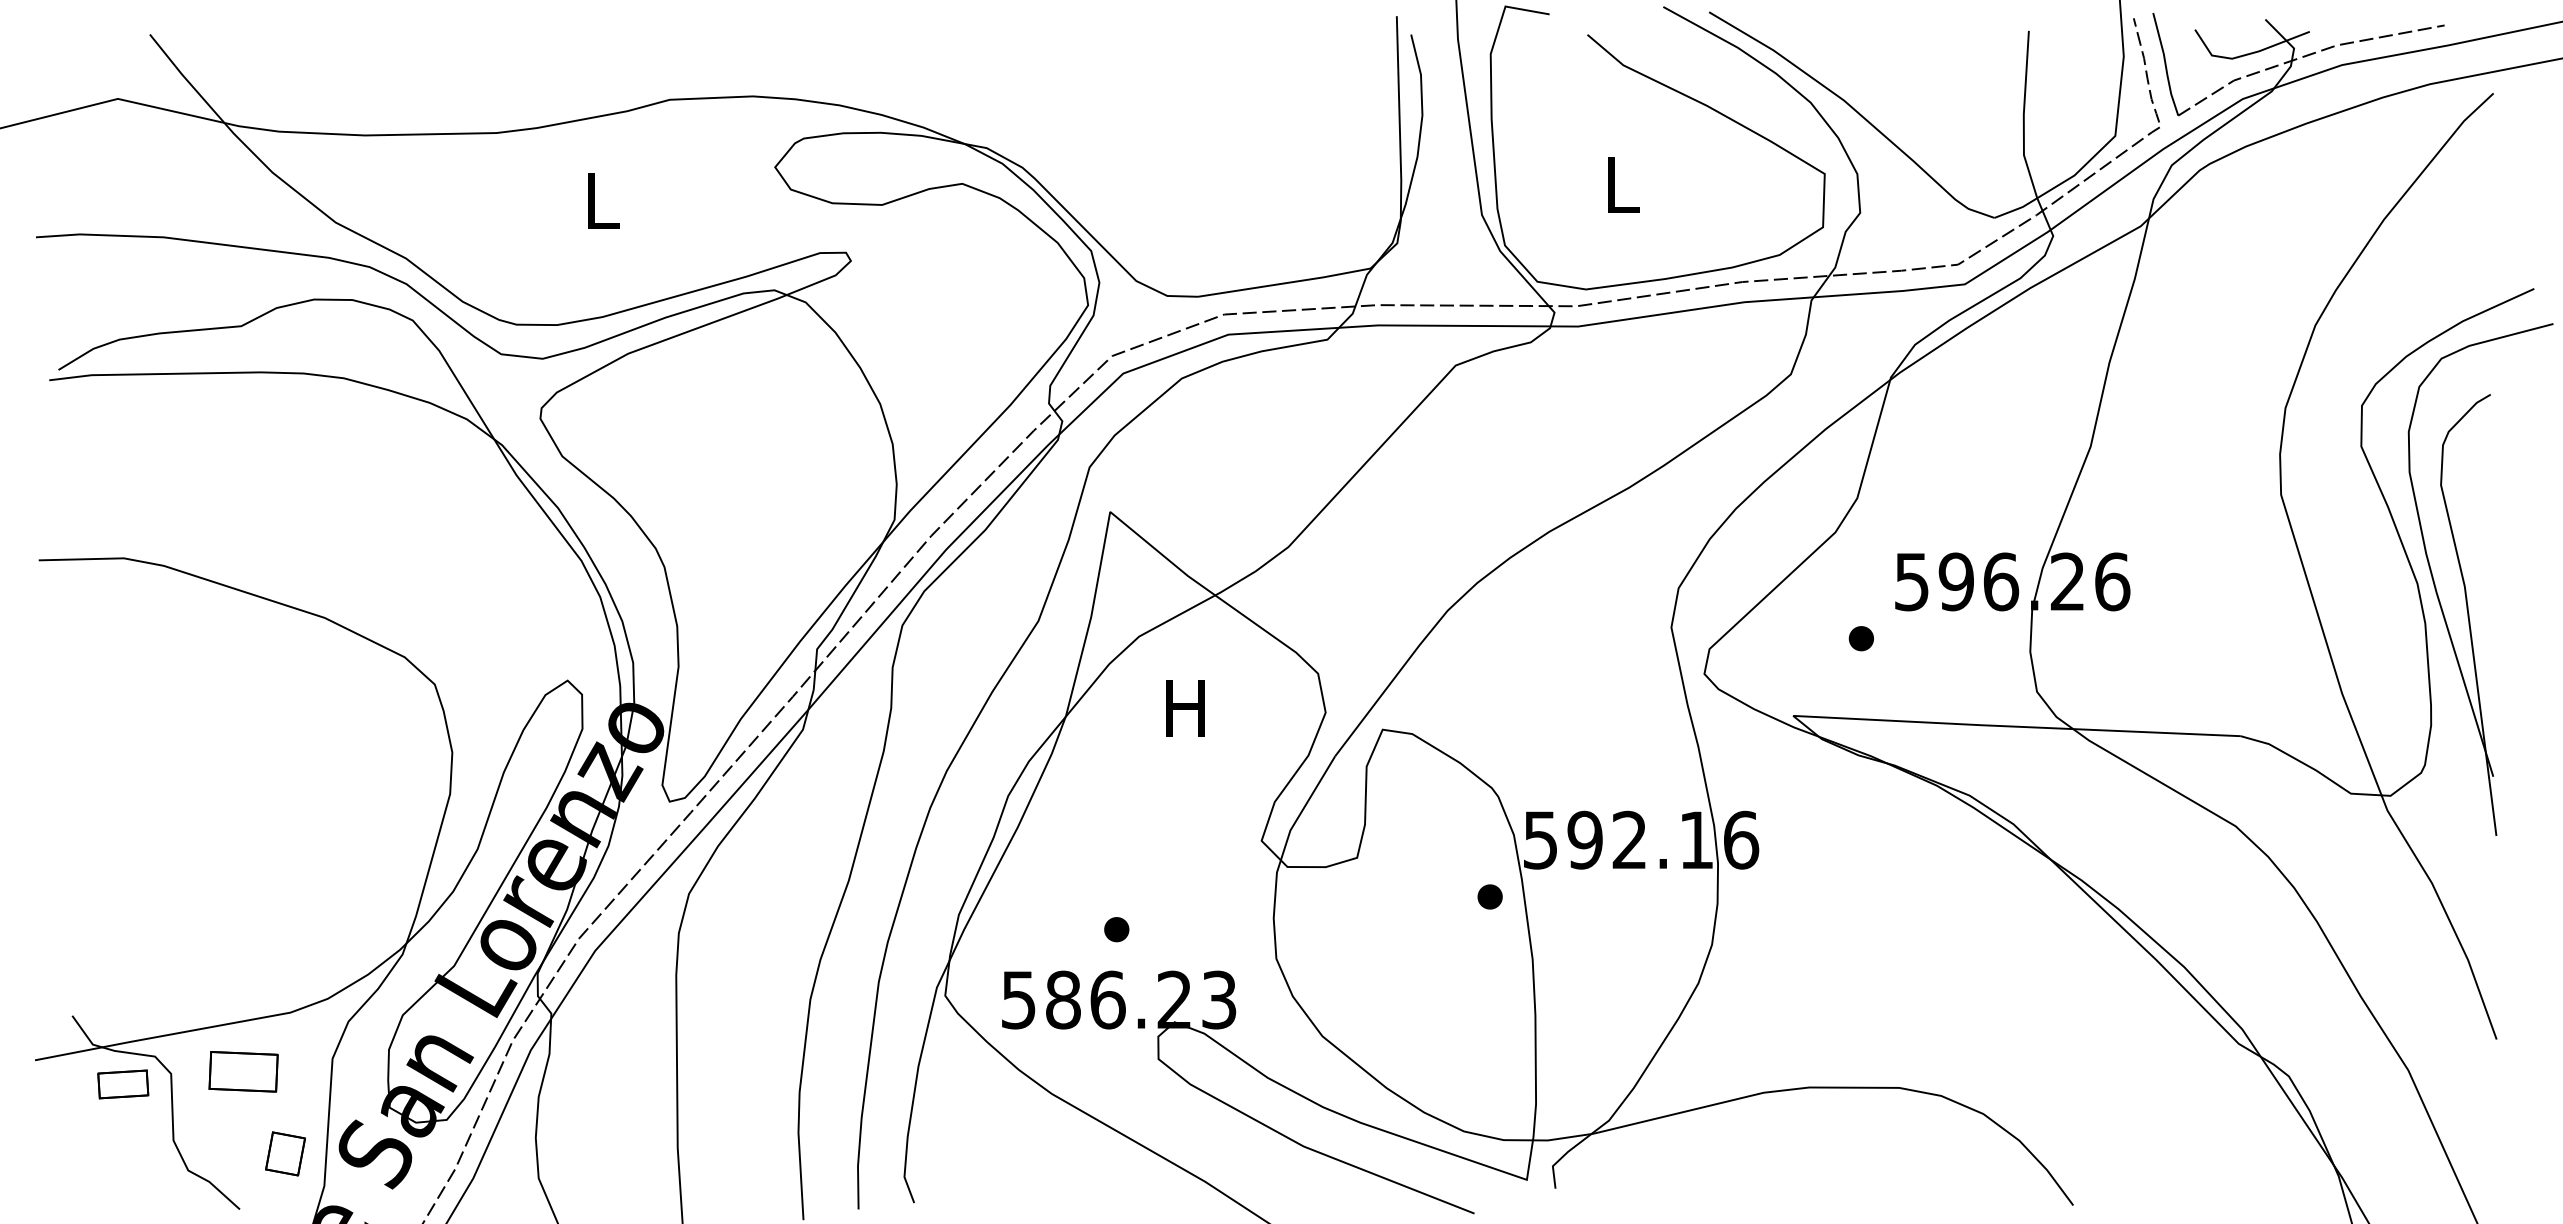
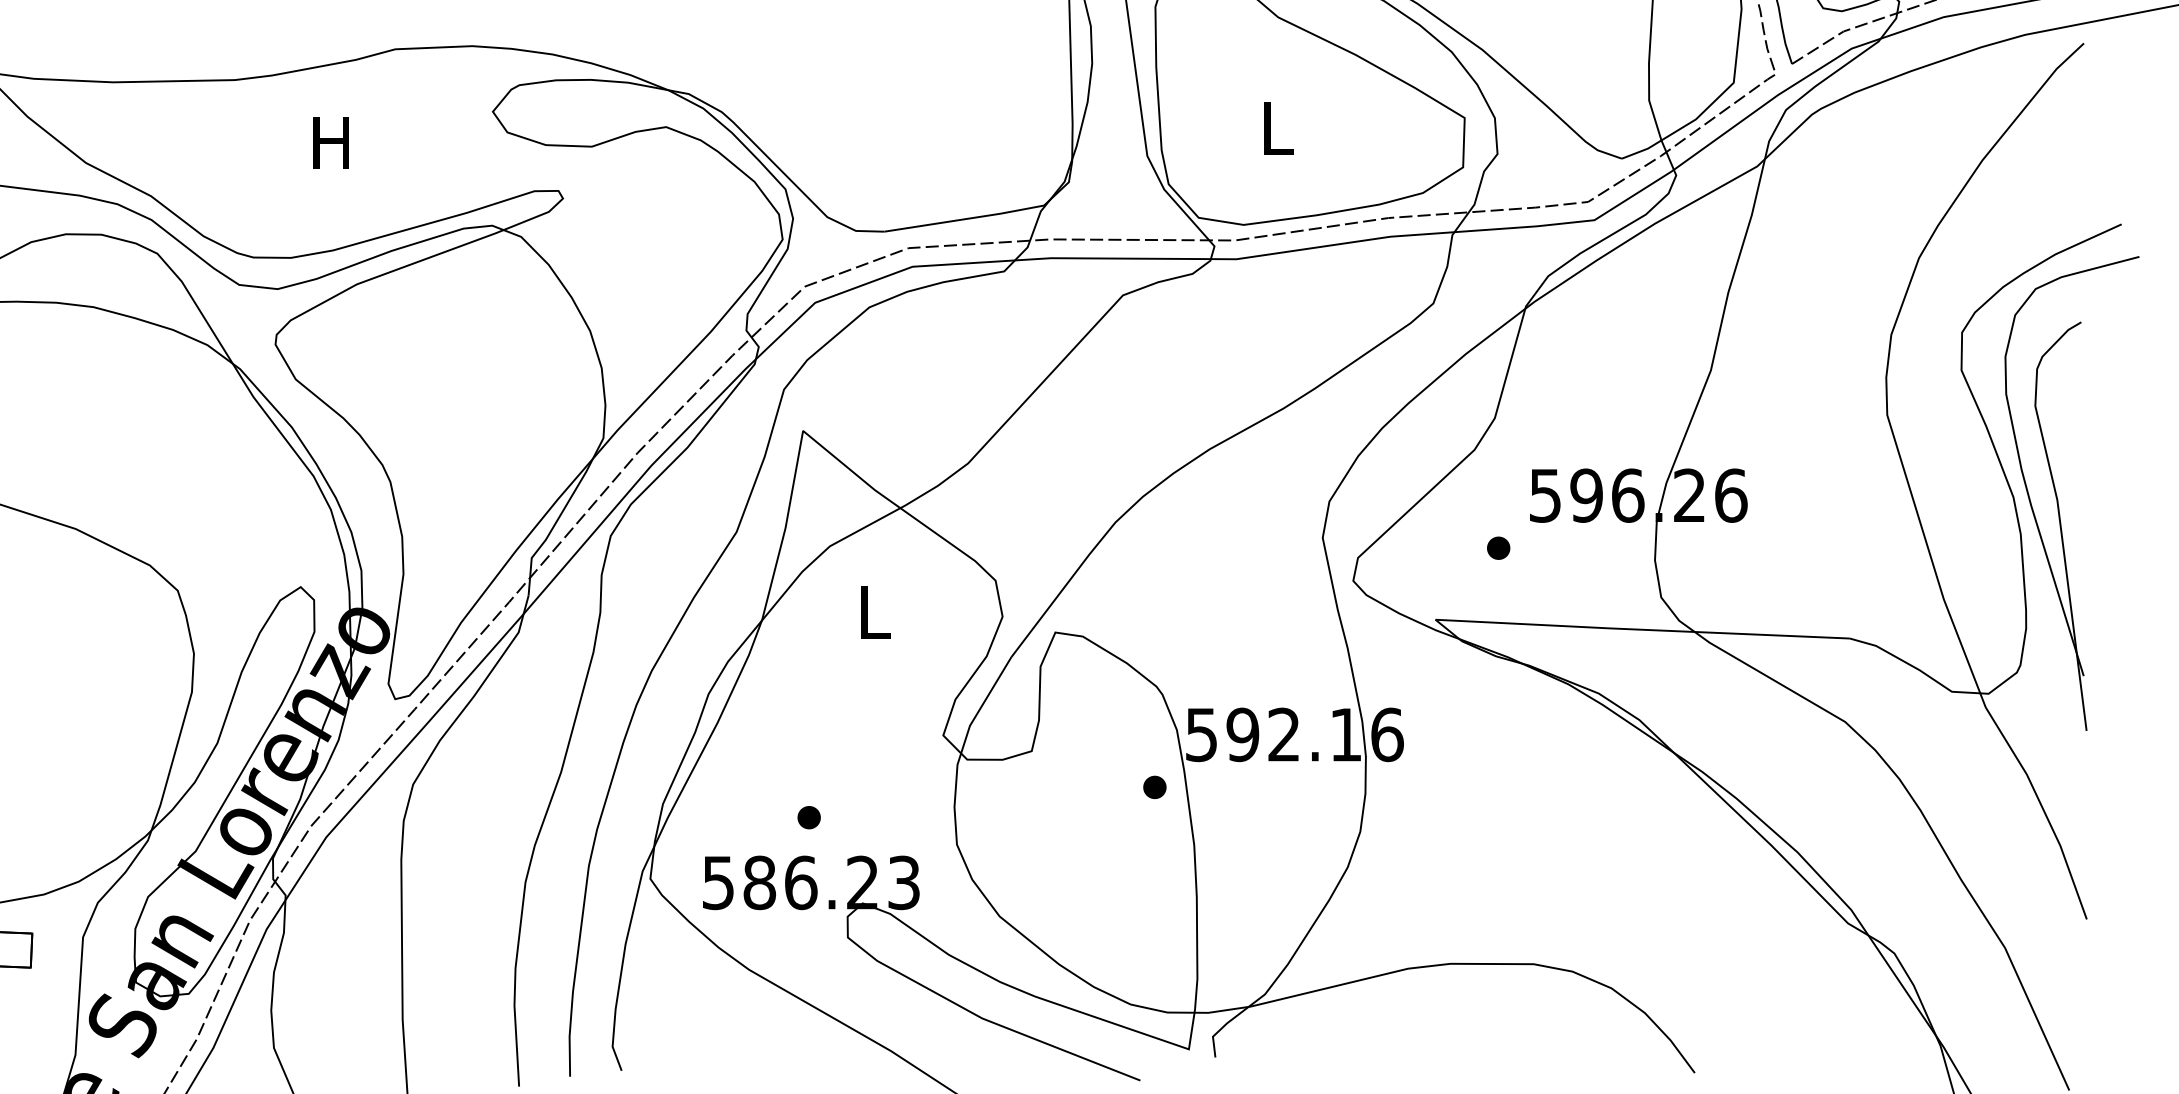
text: (600, 200) -> (331, 142), L -> H
text: (1185, 708) -> (872, 612), H -> L
part: (285, 1153) -> (39, 1024), removed

